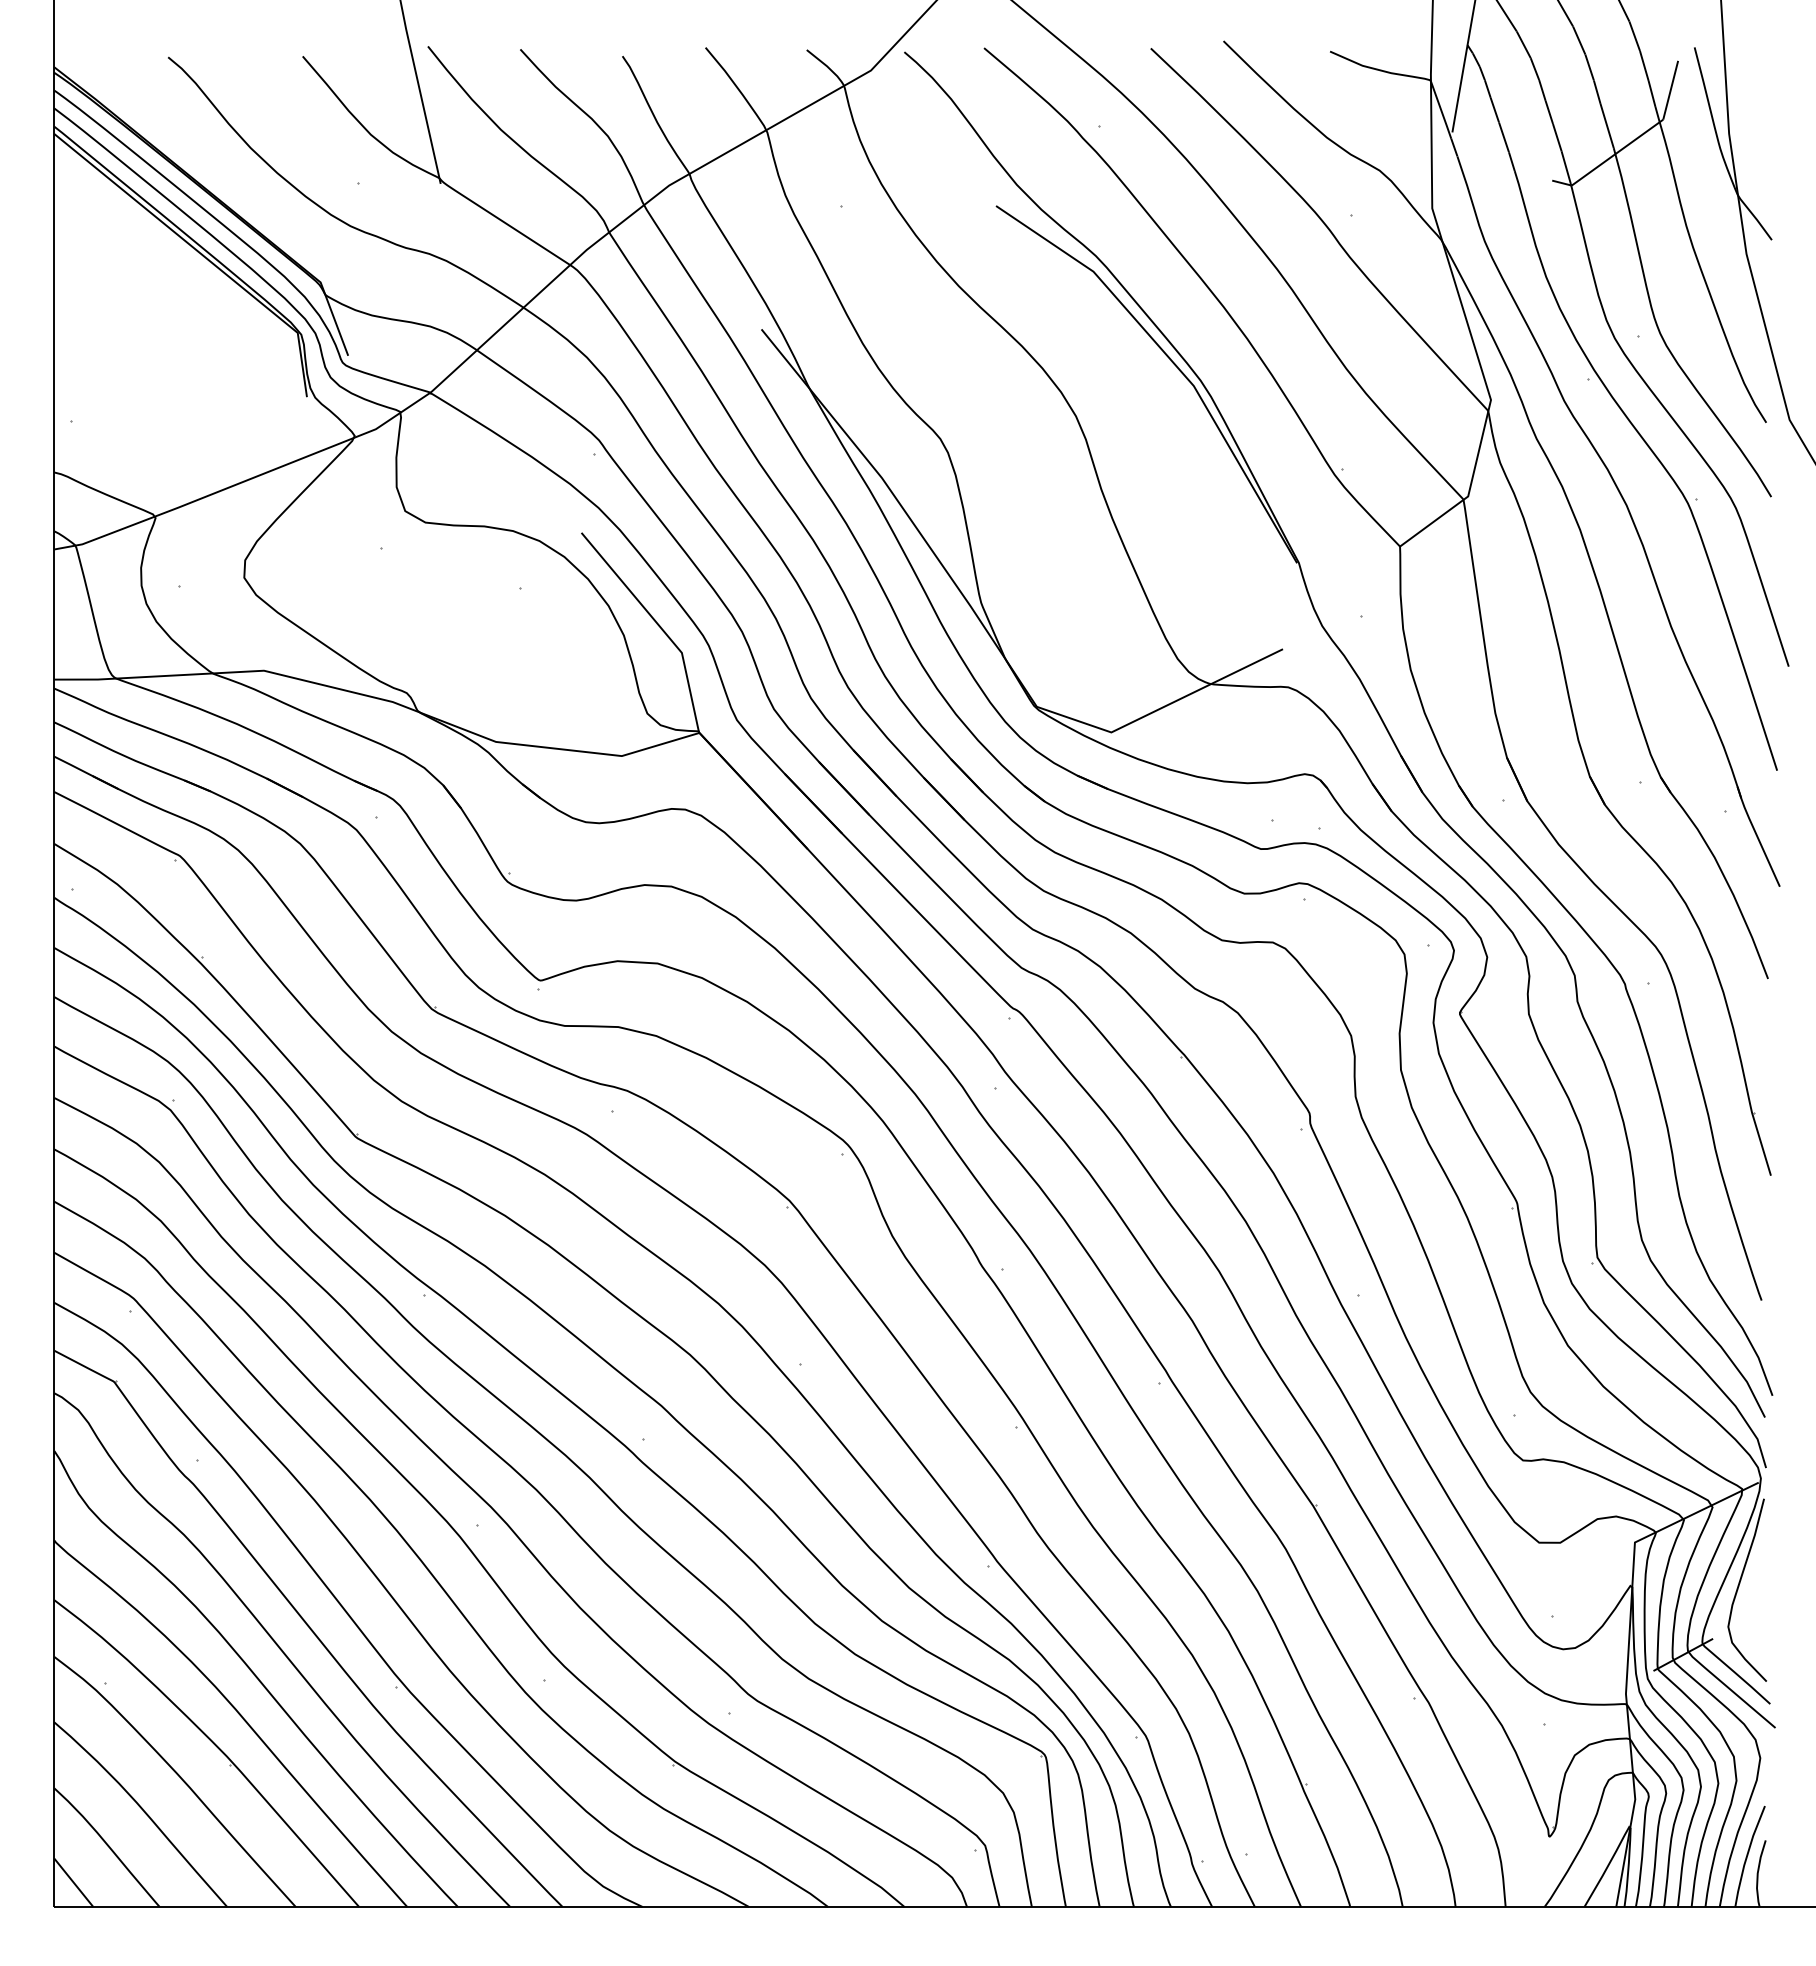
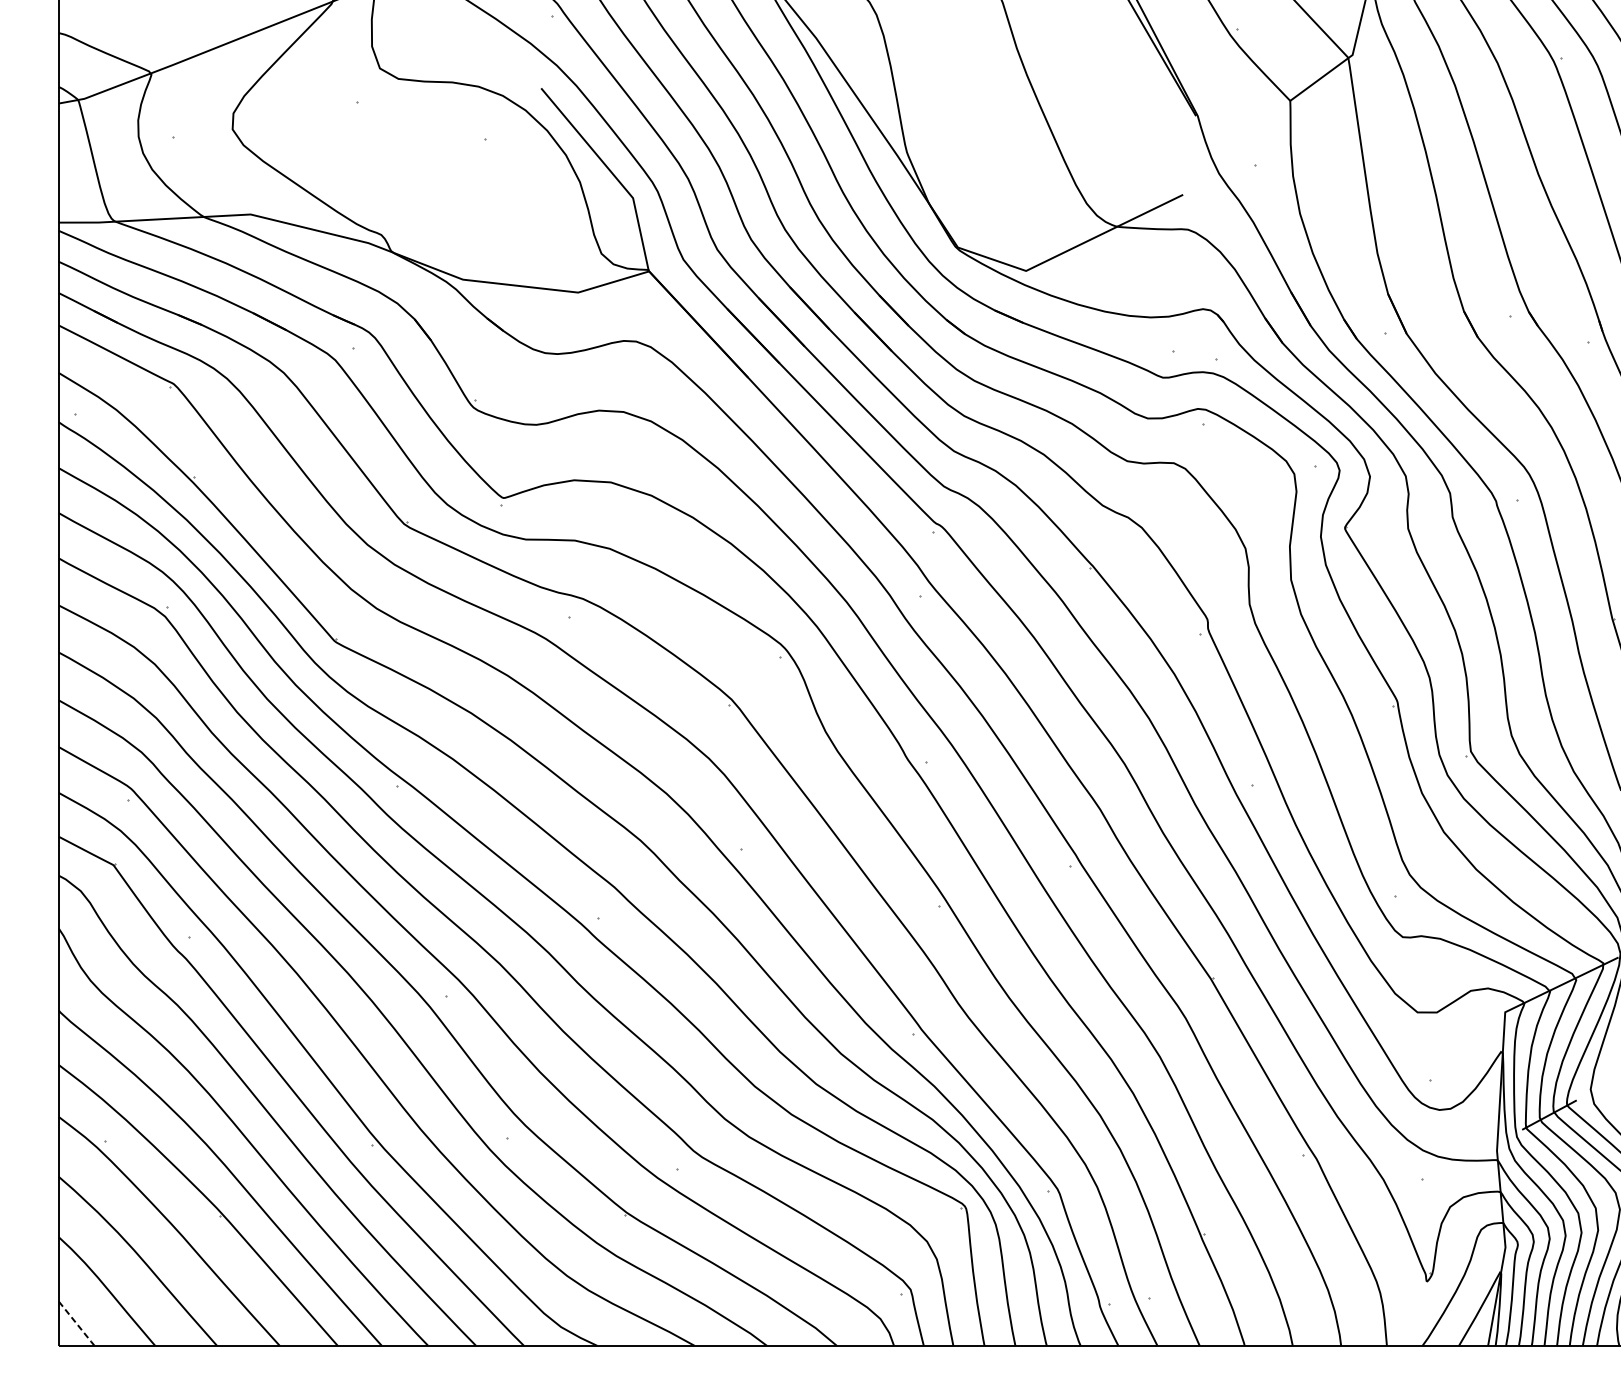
line: (74, 1883) -> (77, 1324), solid -> dashed

